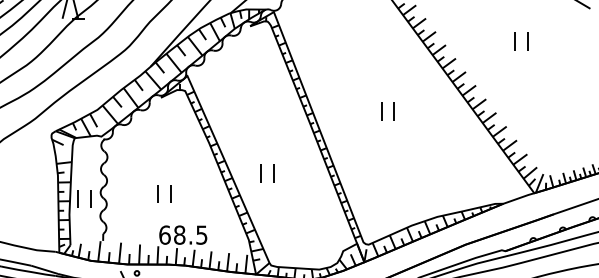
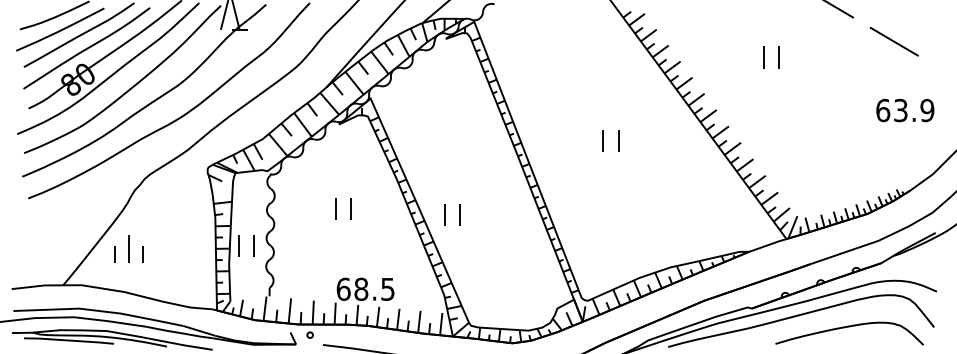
part: (261, 172) -> (445, 214), moved
part: (158, 193) -> (336, 208), moved

